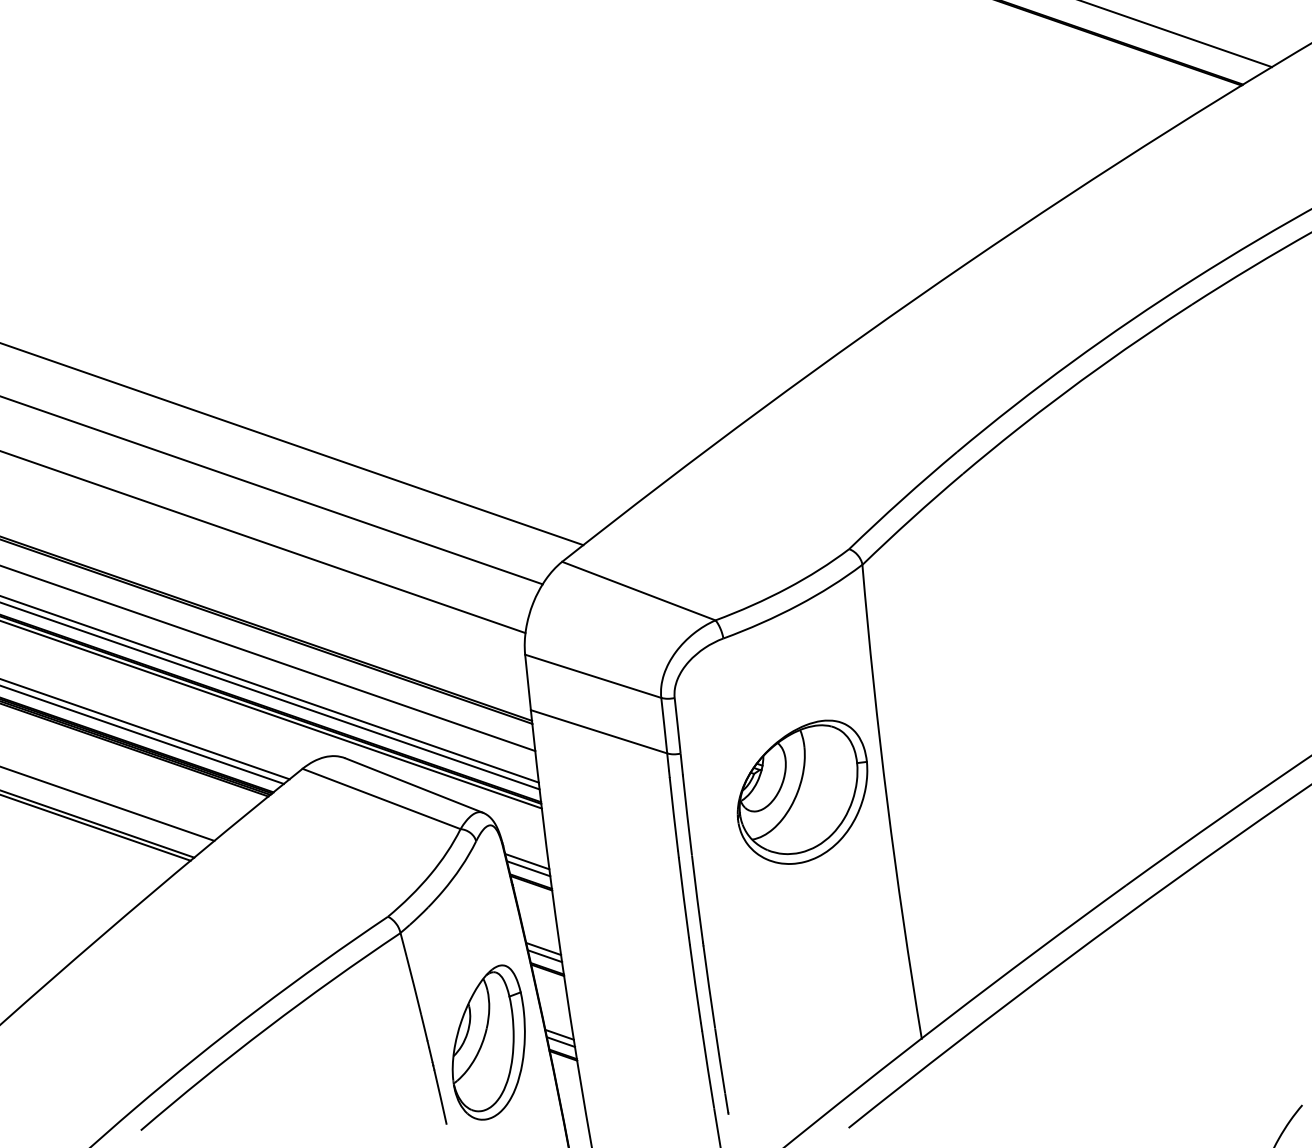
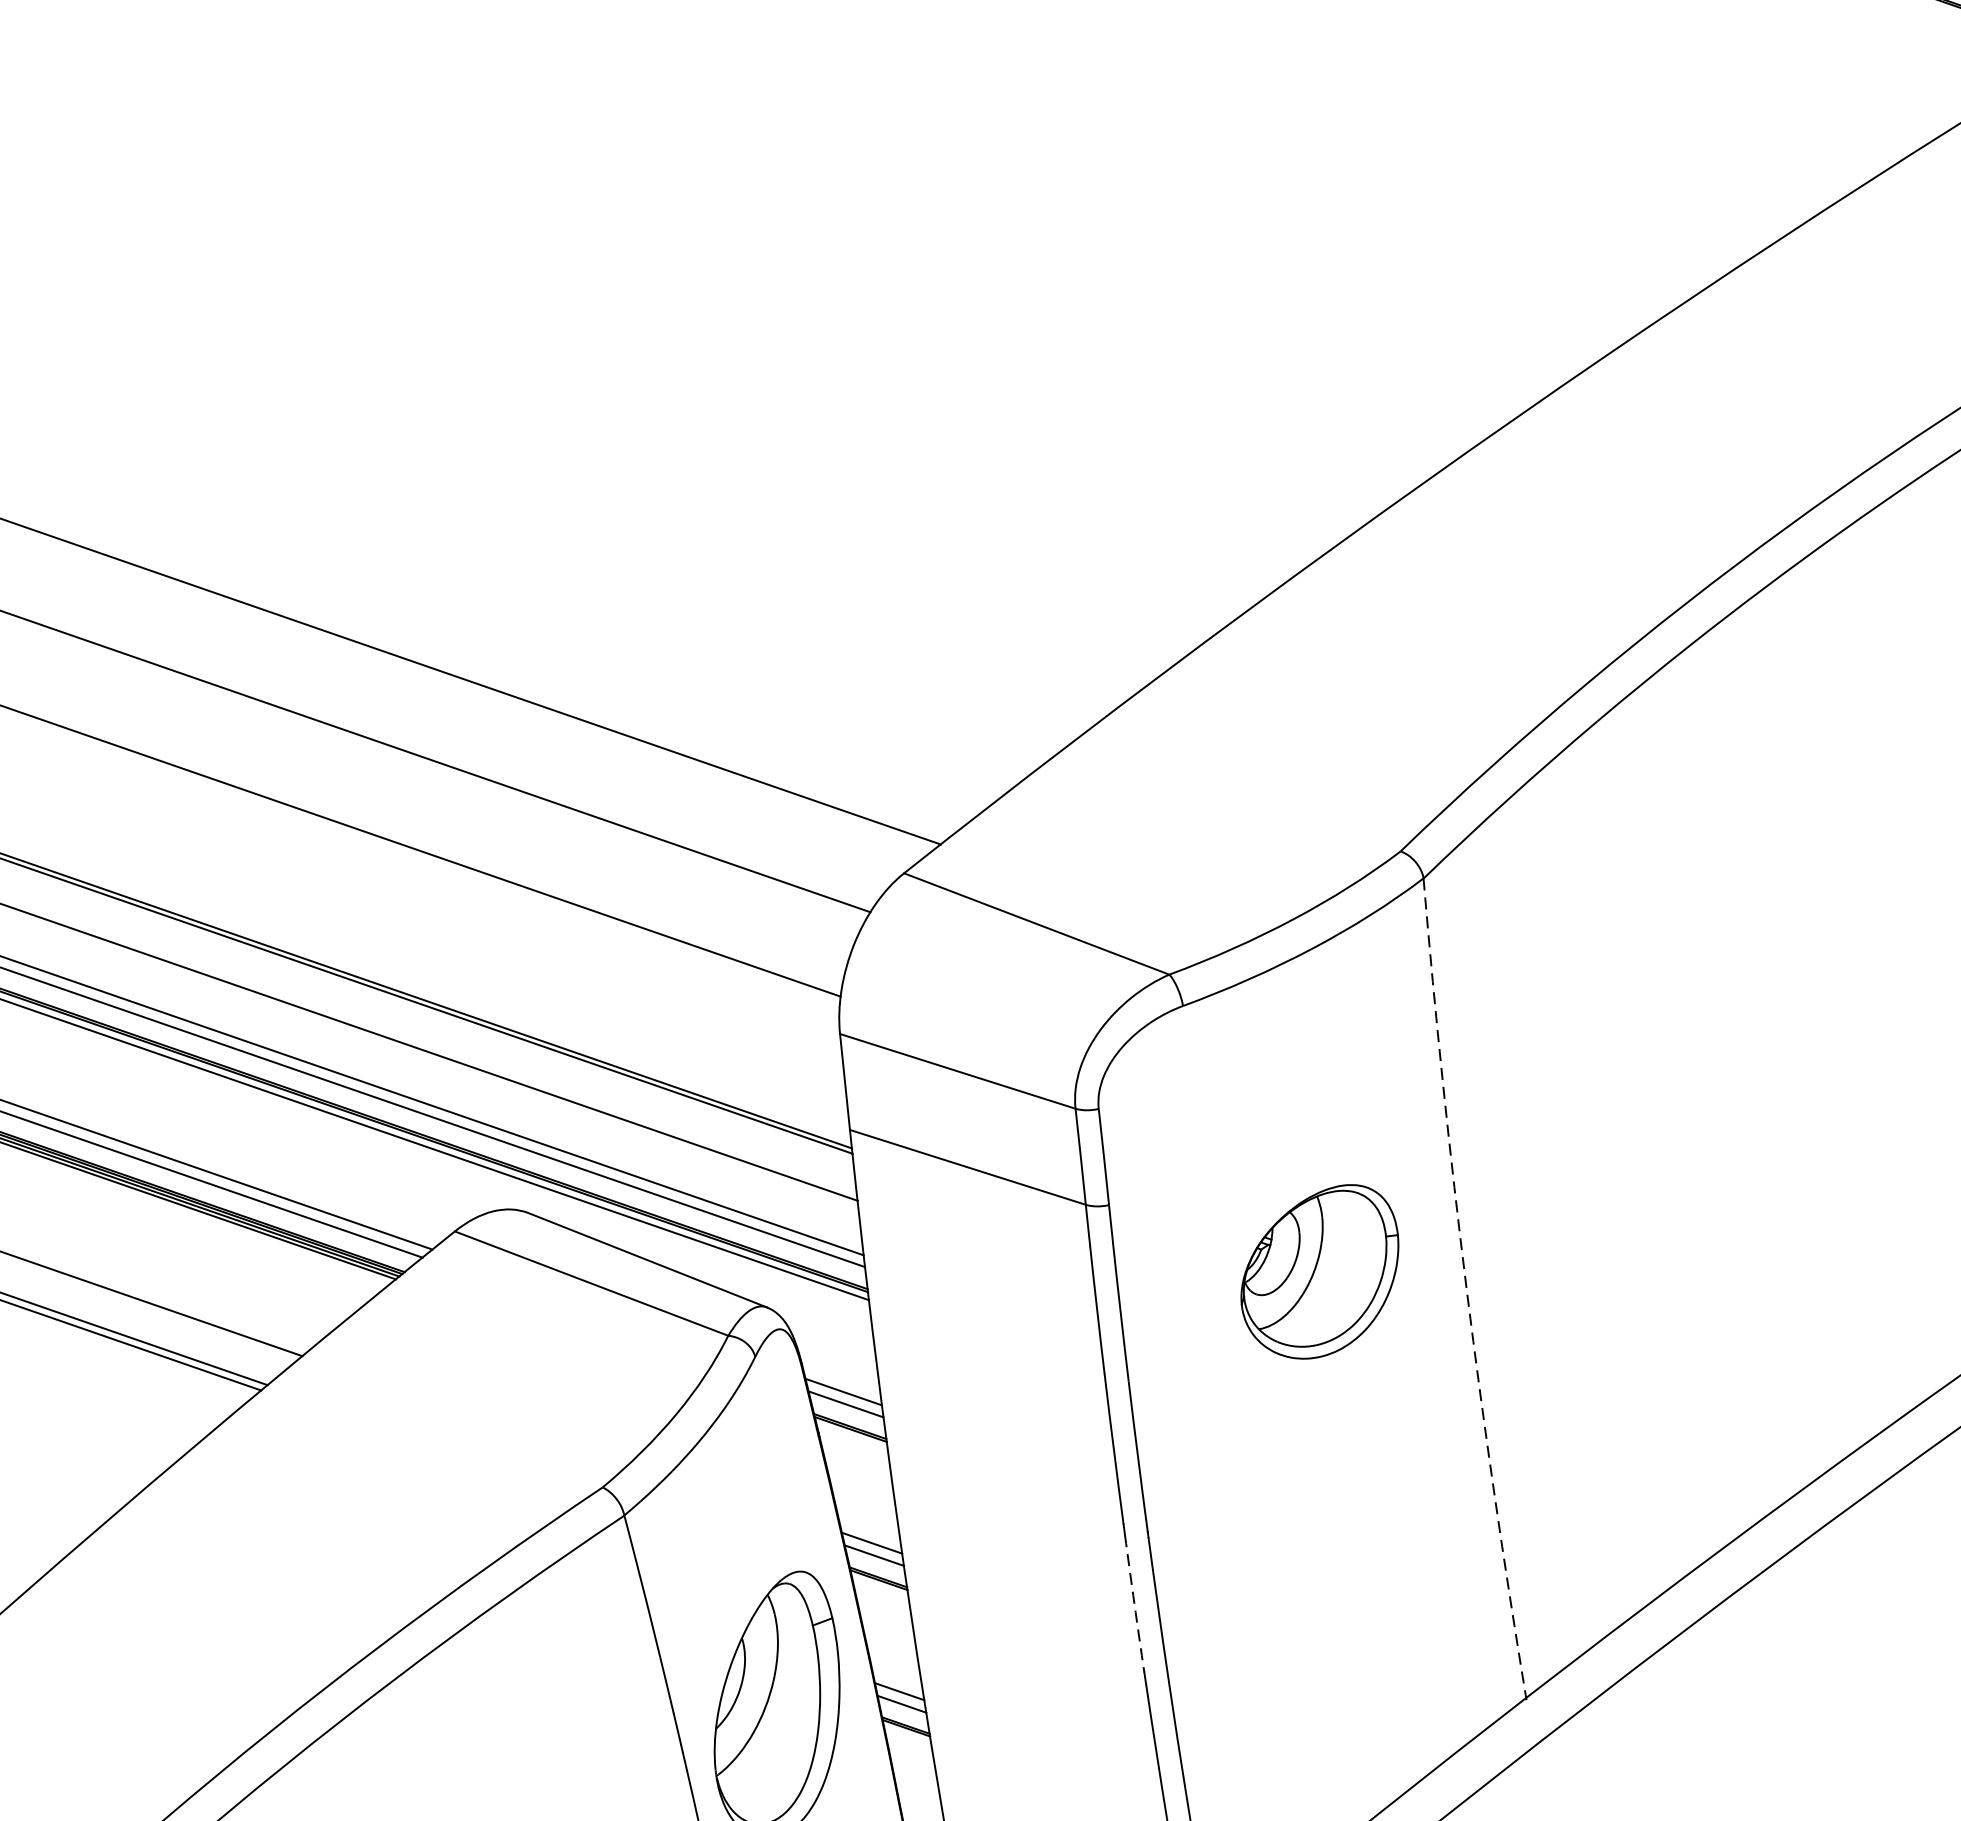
part: (802, 791) -> (1319, 1270), size x0.7
arc: (887, 802) -> (1466, 1289), solid -> dashed
arc: (695, 984) -> (1134, 1604), solid -> dashed

